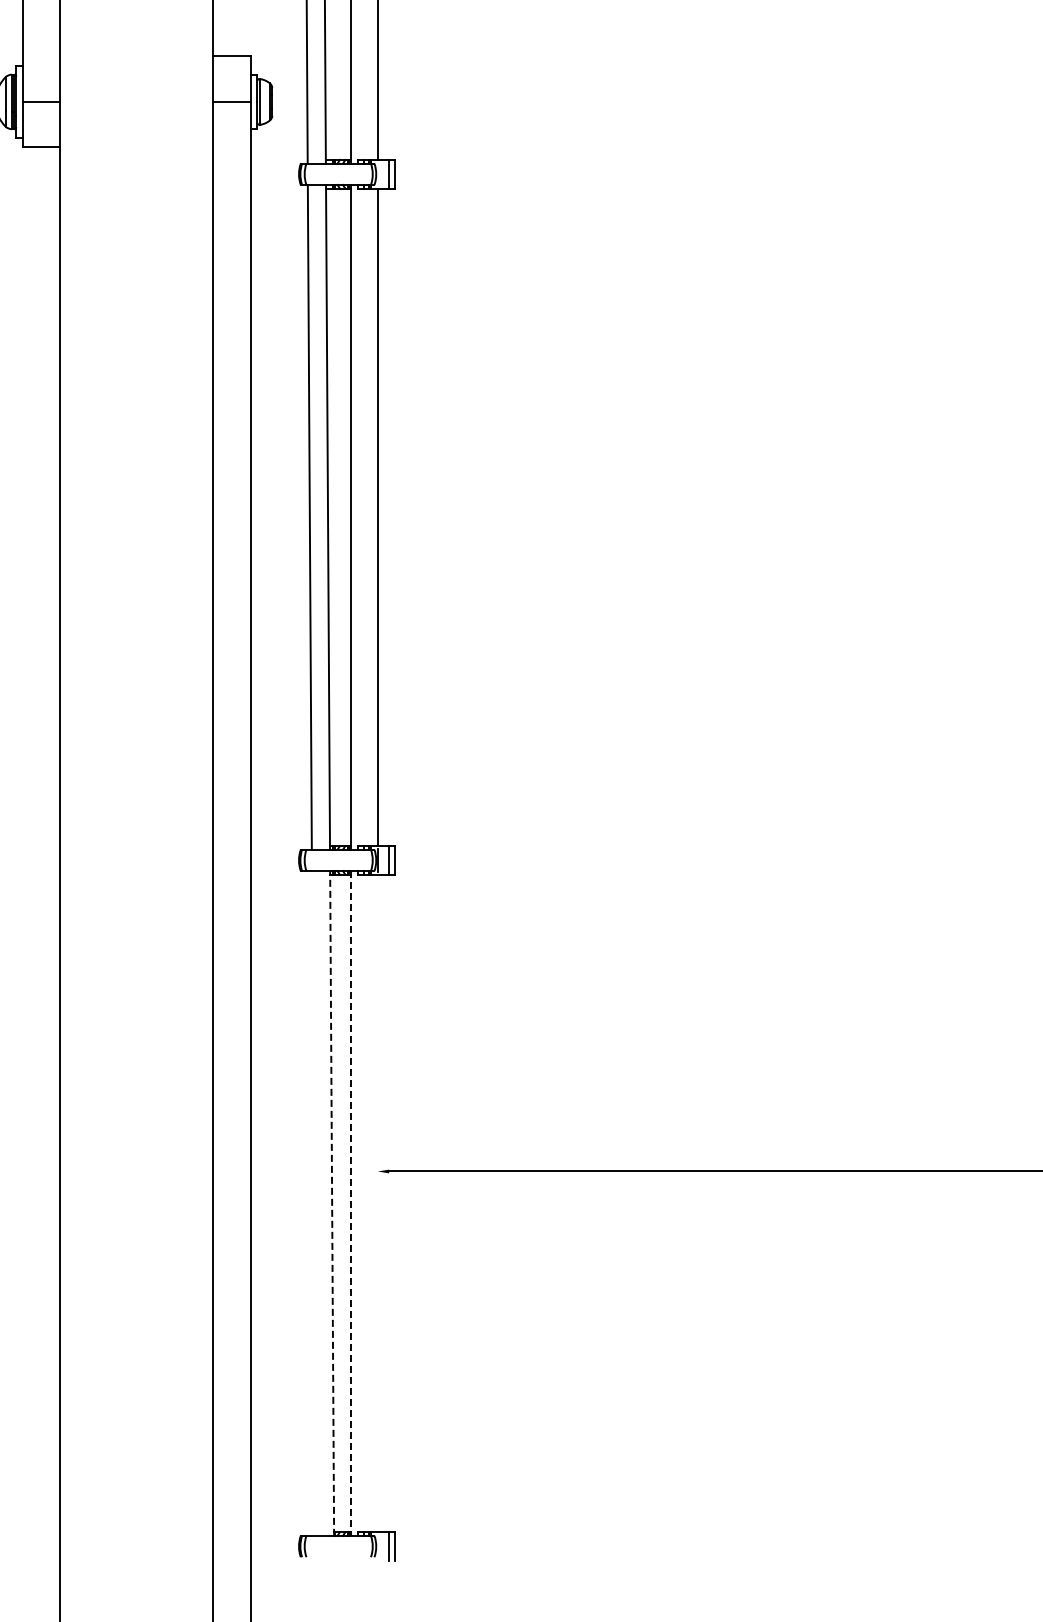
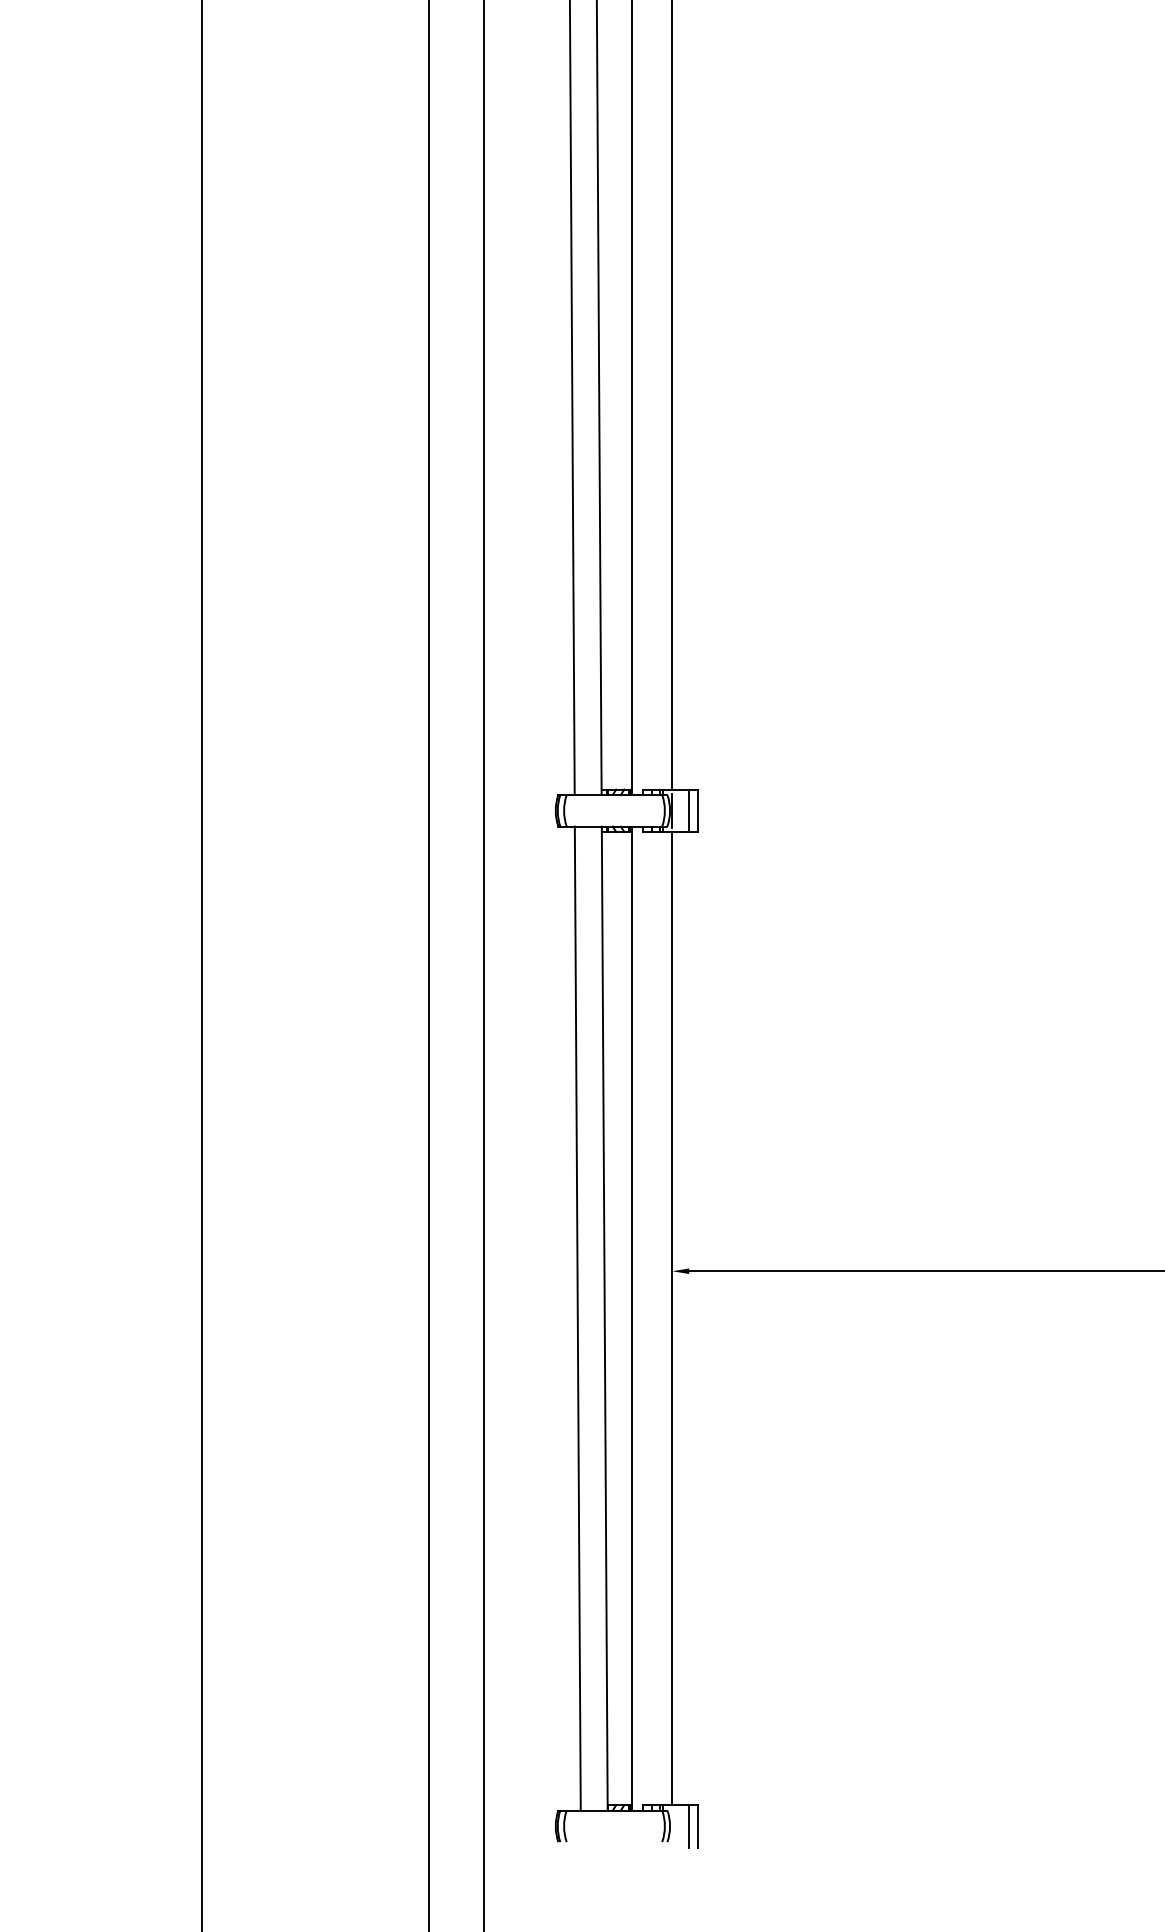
line: (332, 1202) -> (605, 1317), dashed -> solid
line: (313, 1203) -> (577, 1318), added
line: (350, 1203) -> (631, 1318), dashed -> solid
line: (377, 1203) -> (671, 1318), added

